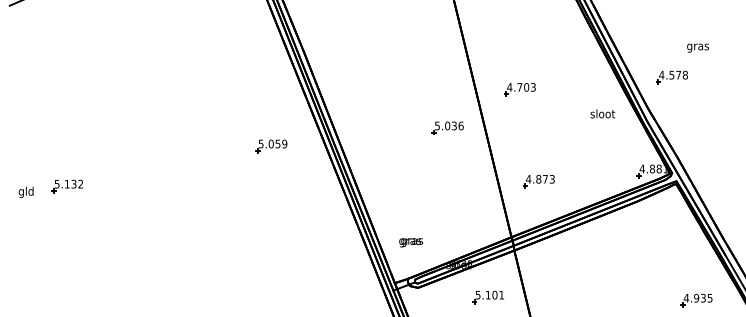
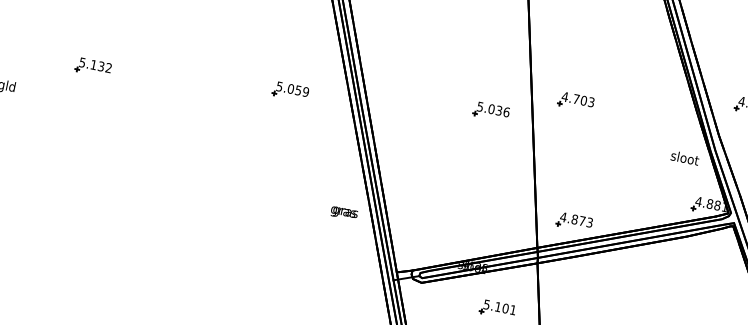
part: (519, 89) -> (575, 101), moved
text: (602, 113) -> (684, 157), moved
part: (538, 181) -> (574, 221), moved
part: (66, 186) -> (92, 67), moved
text: (410, 242) -> (343, 212), moved

